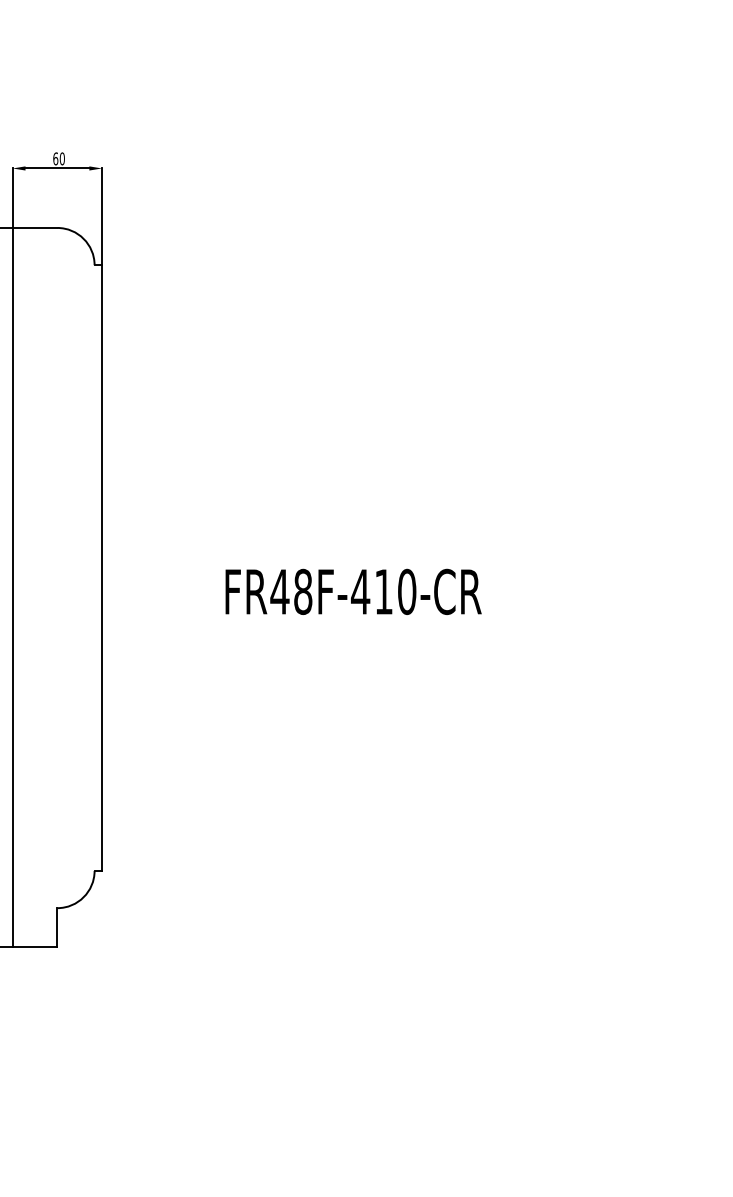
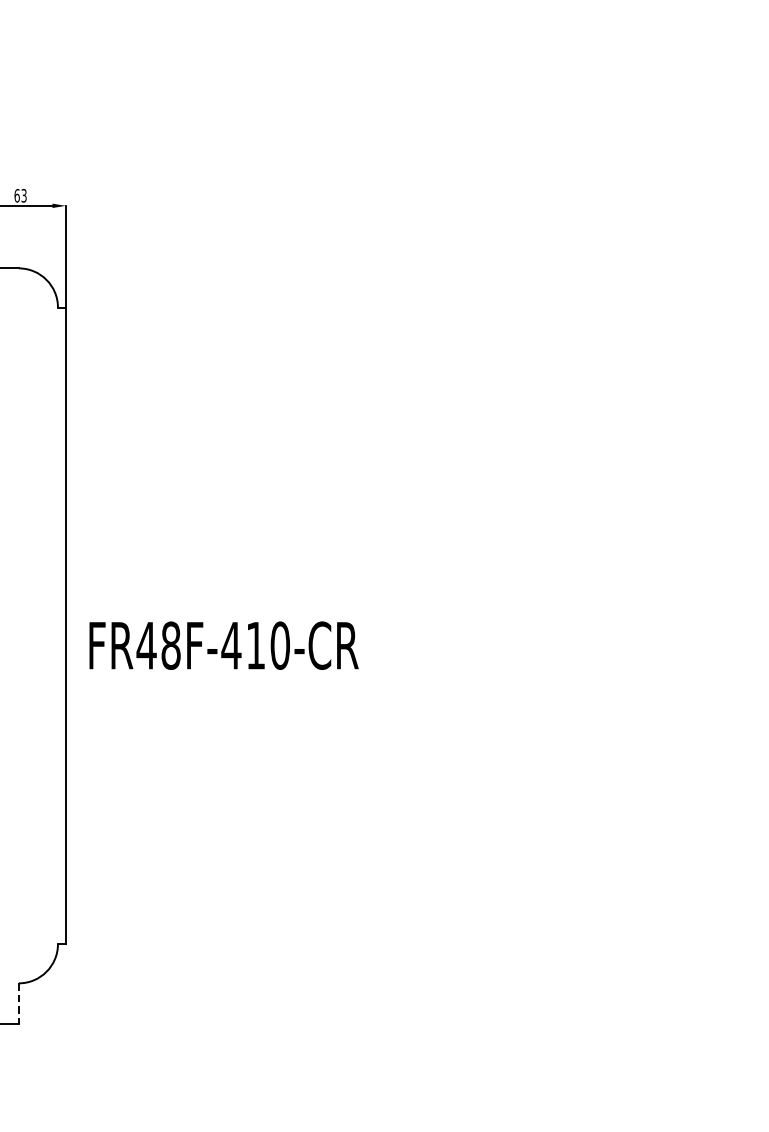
text: (61, 158) -> (23, 195), 60 -> 63
text: (353, 591) -> (223, 645), moved
line: (57, 928) -> (18, 1004), solid -> dashed

